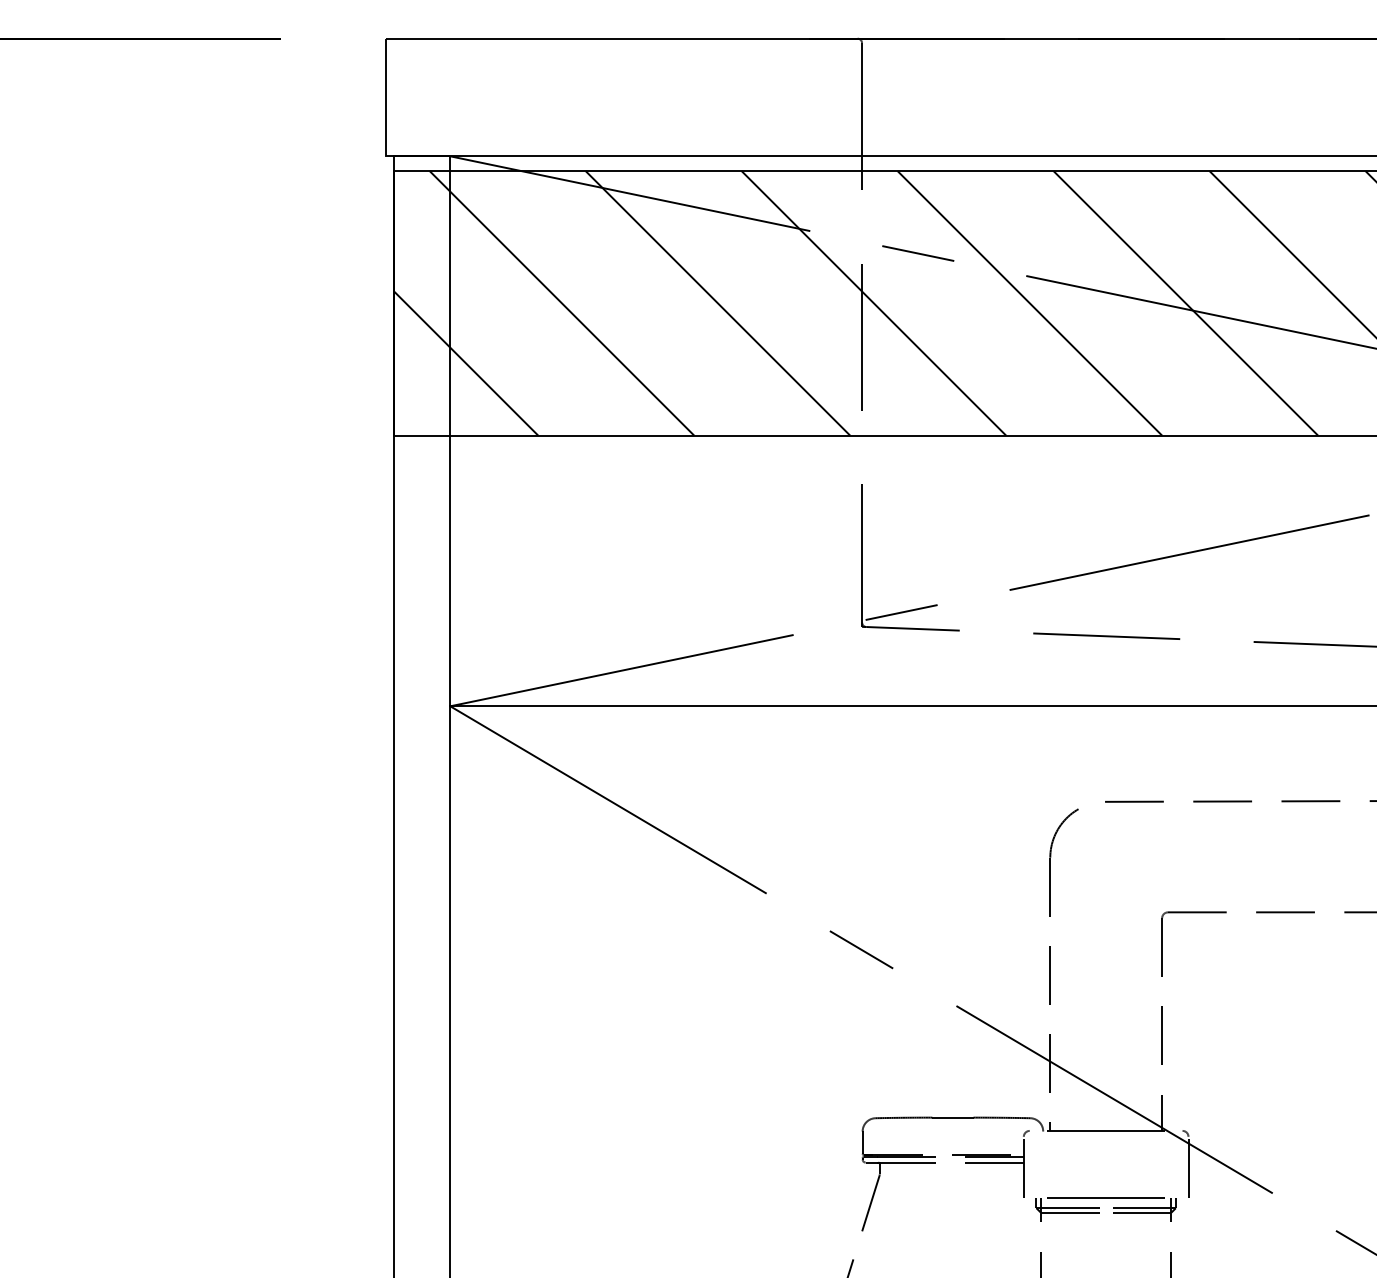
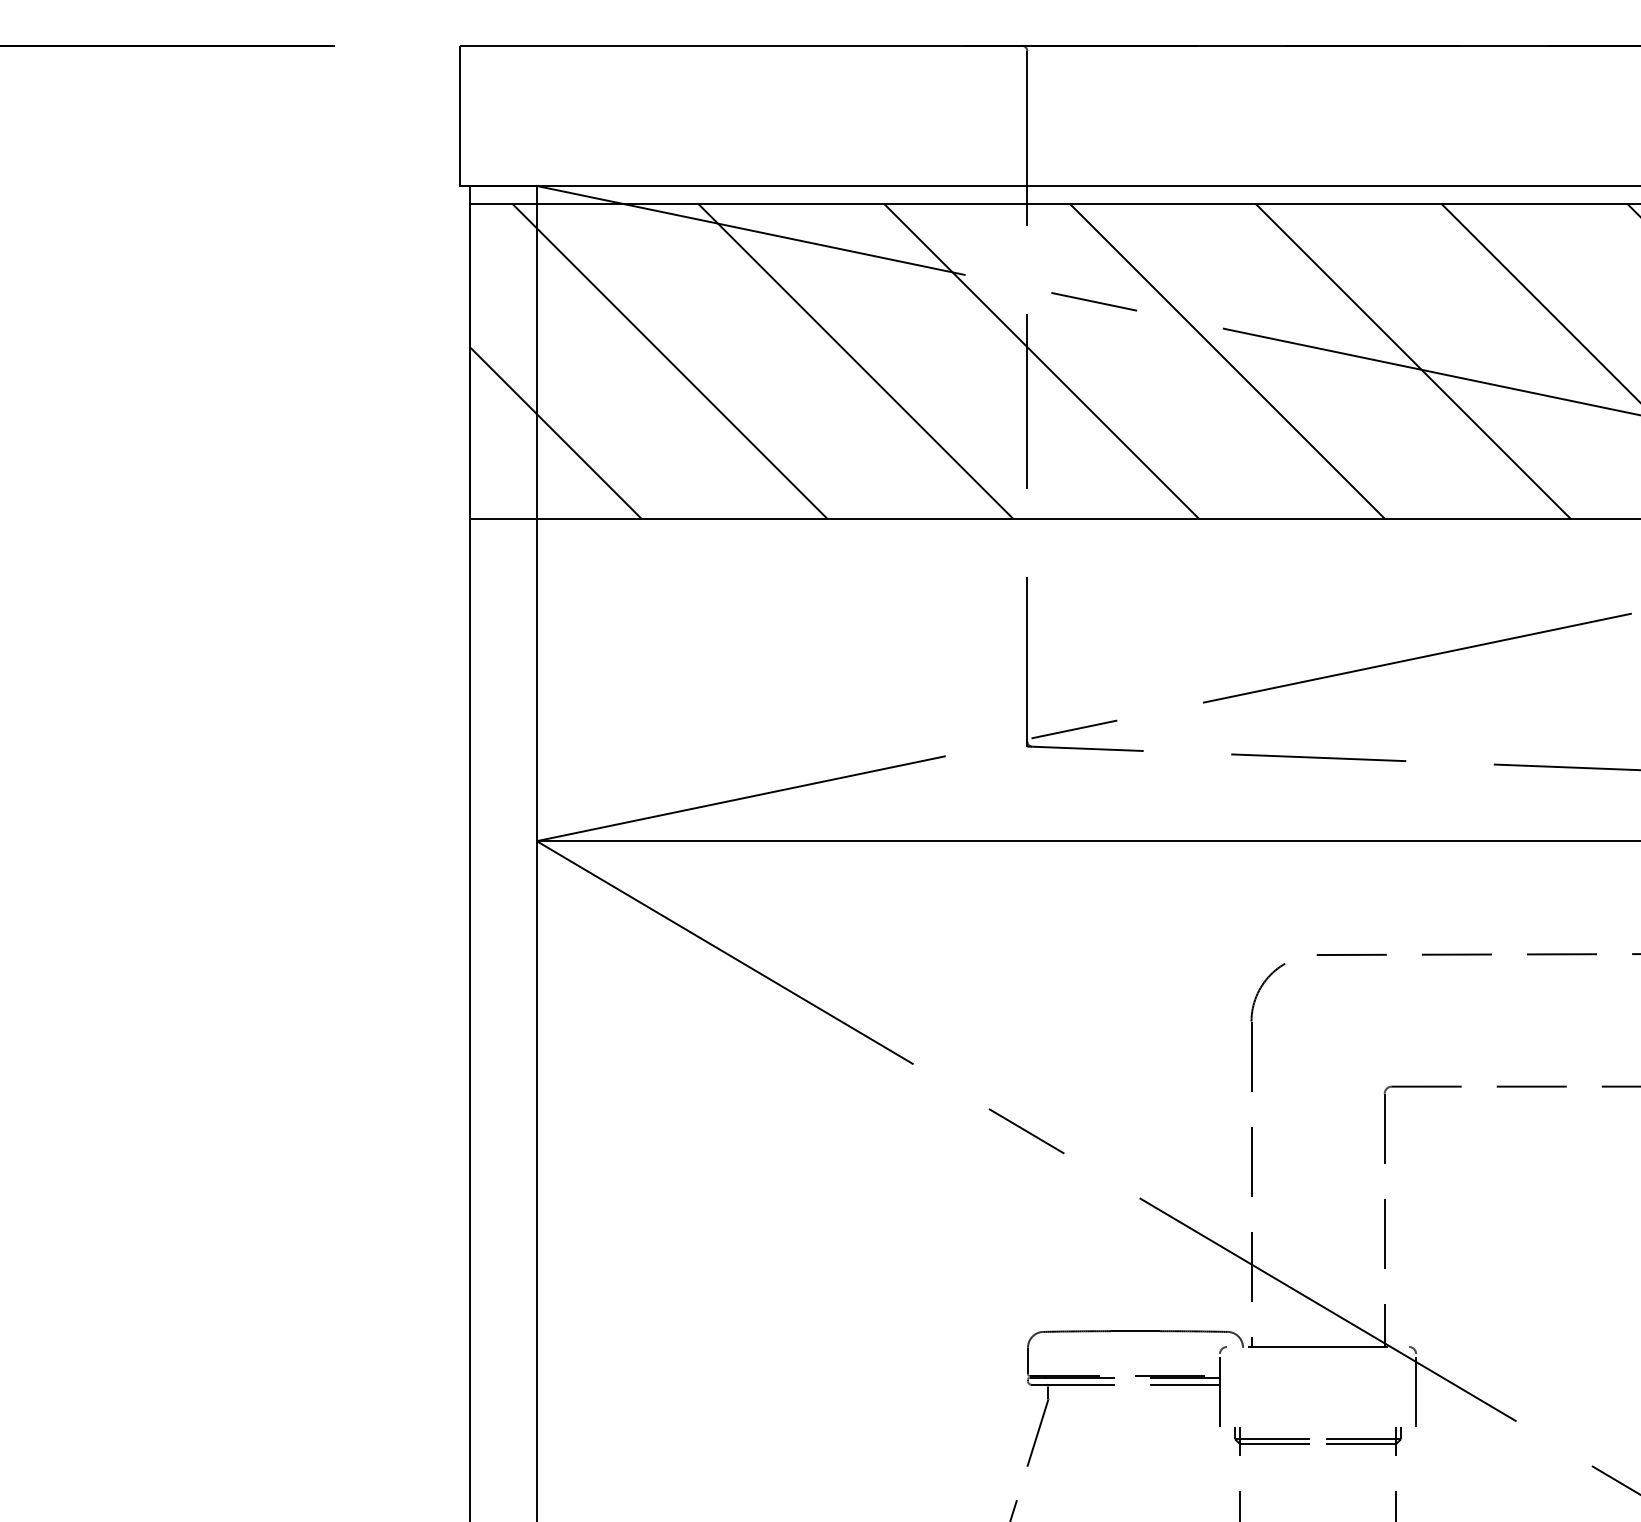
line: (1105, 1197) -> (1317, 1426), removed

